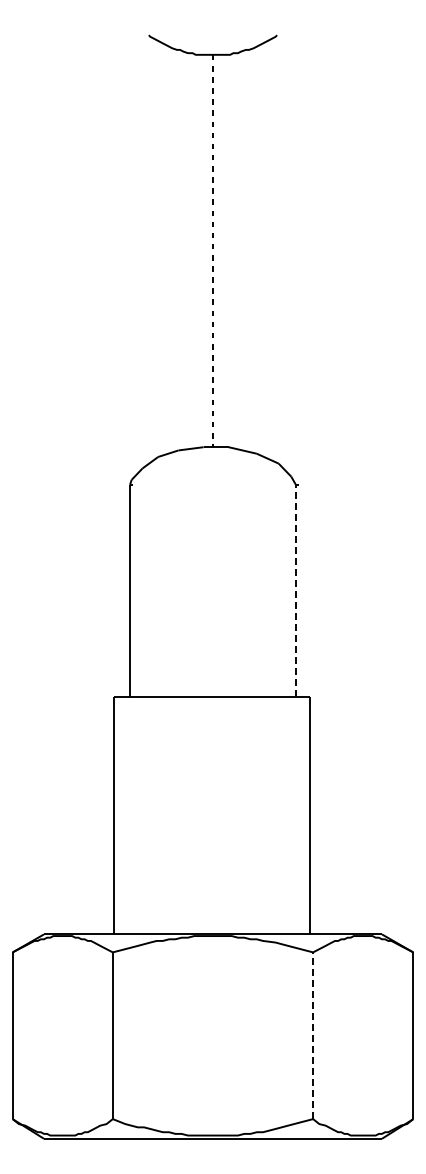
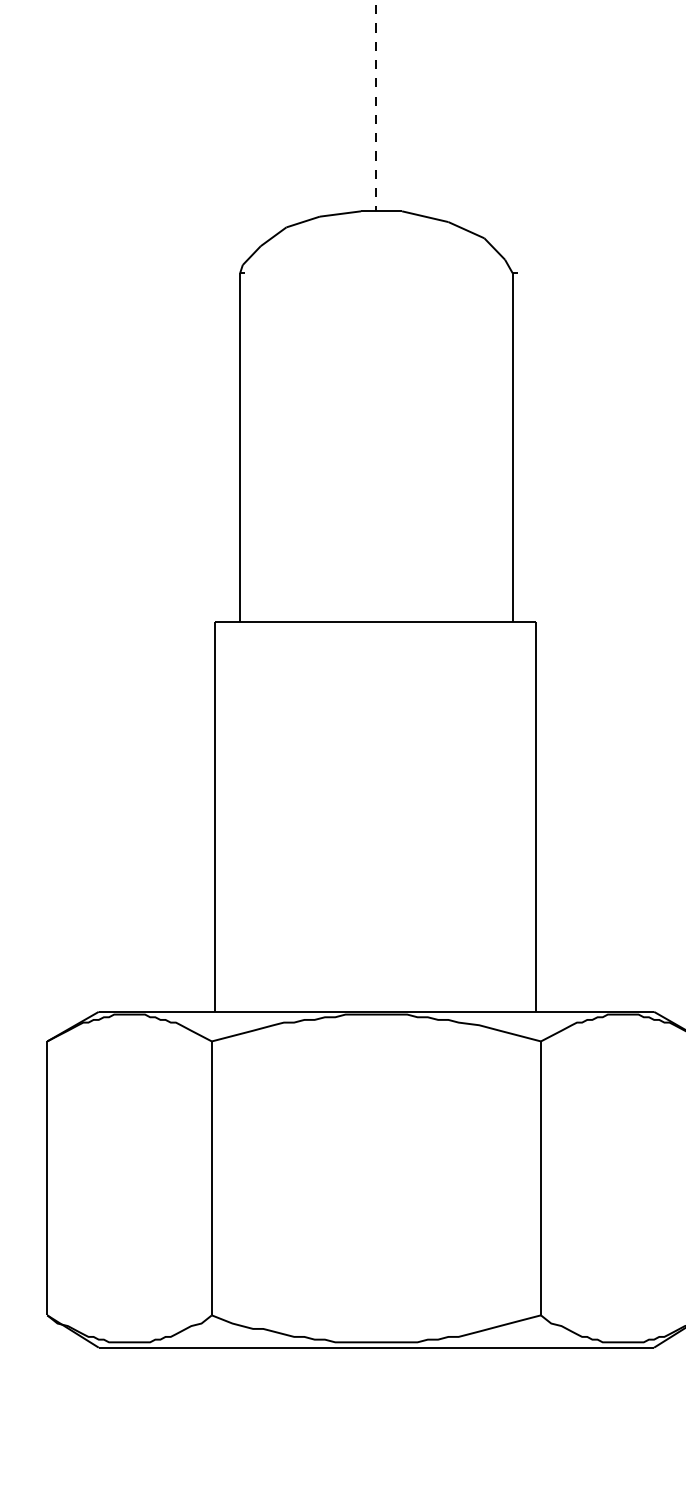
line: (295, 590) -> (512, 446), dashed -> solid
line: (313, 1035) -> (541, 1177), dashed -> solid

